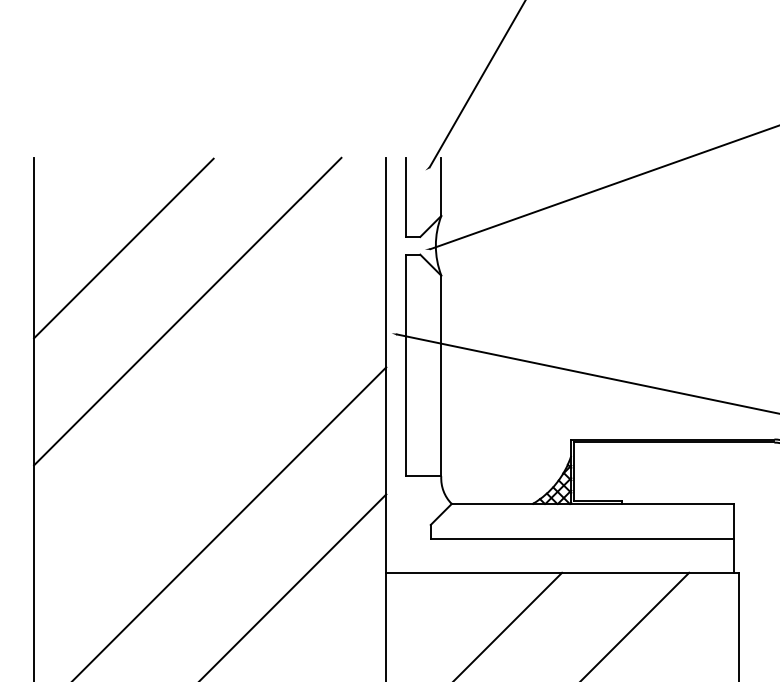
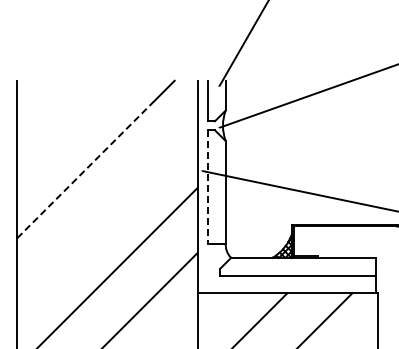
line: (124, 249) -> (63, 127), removed
line: (167, 331) -> (85, 169), solid -> dashed
line: (405, 366) -> (207, 187), solid -> dashed

